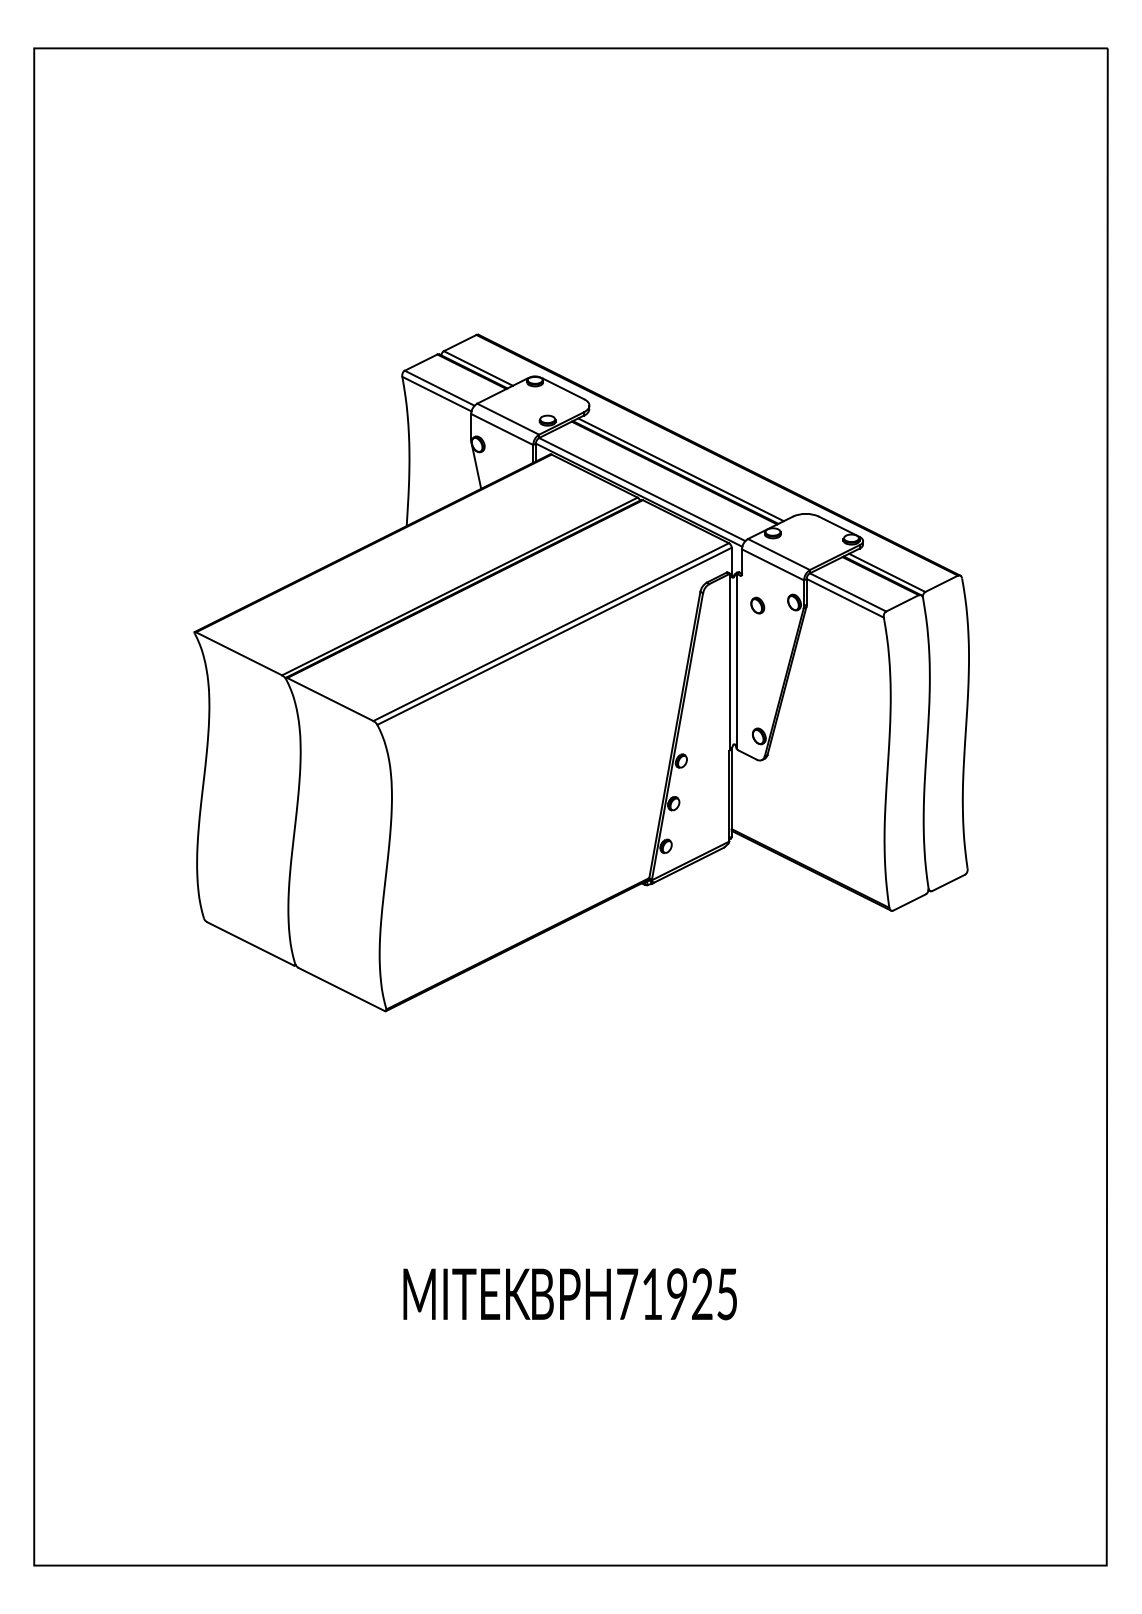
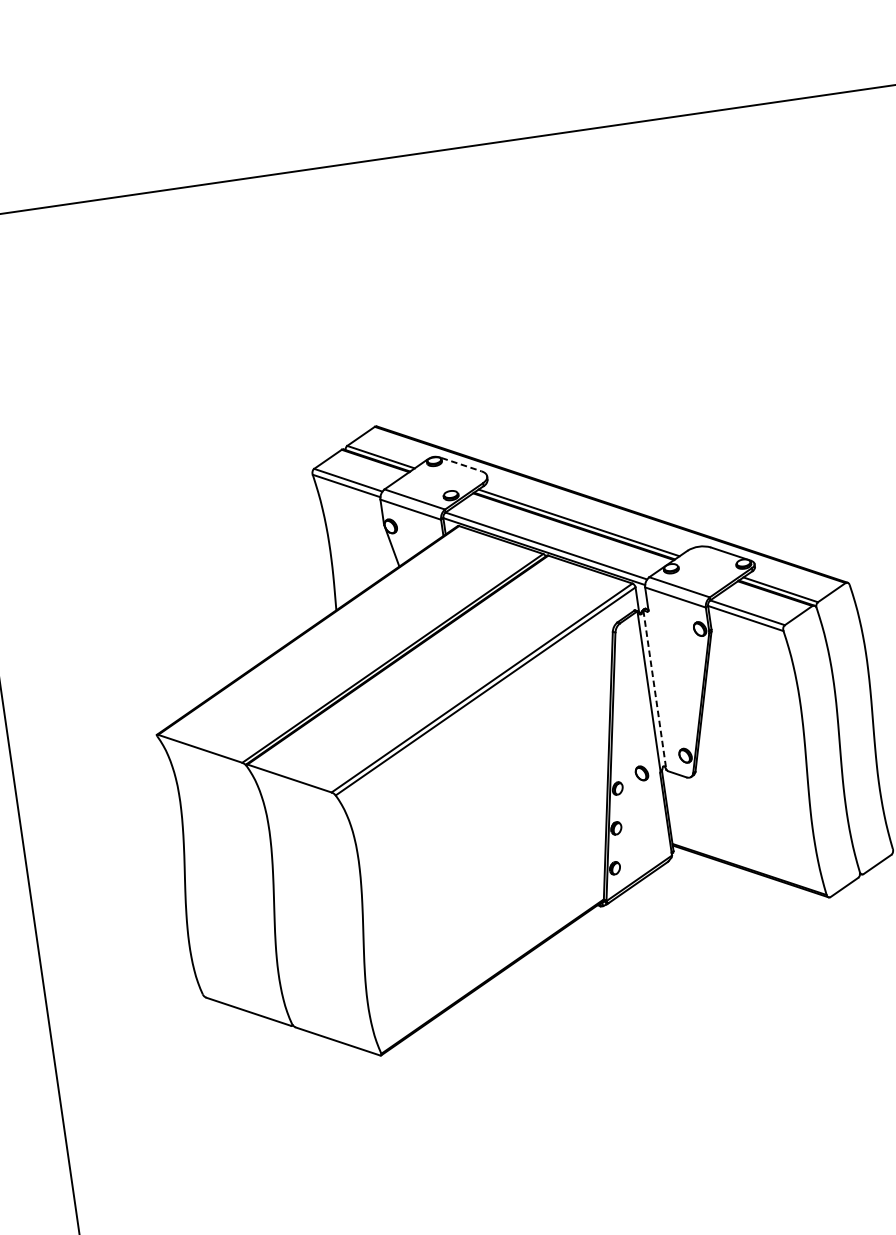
line: (563, 389) -> (461, 465), solid -> dashed
part: (757, 605) -> (641, 773), moved
line: (736, 661) -> (654, 690), solid -> dashed

